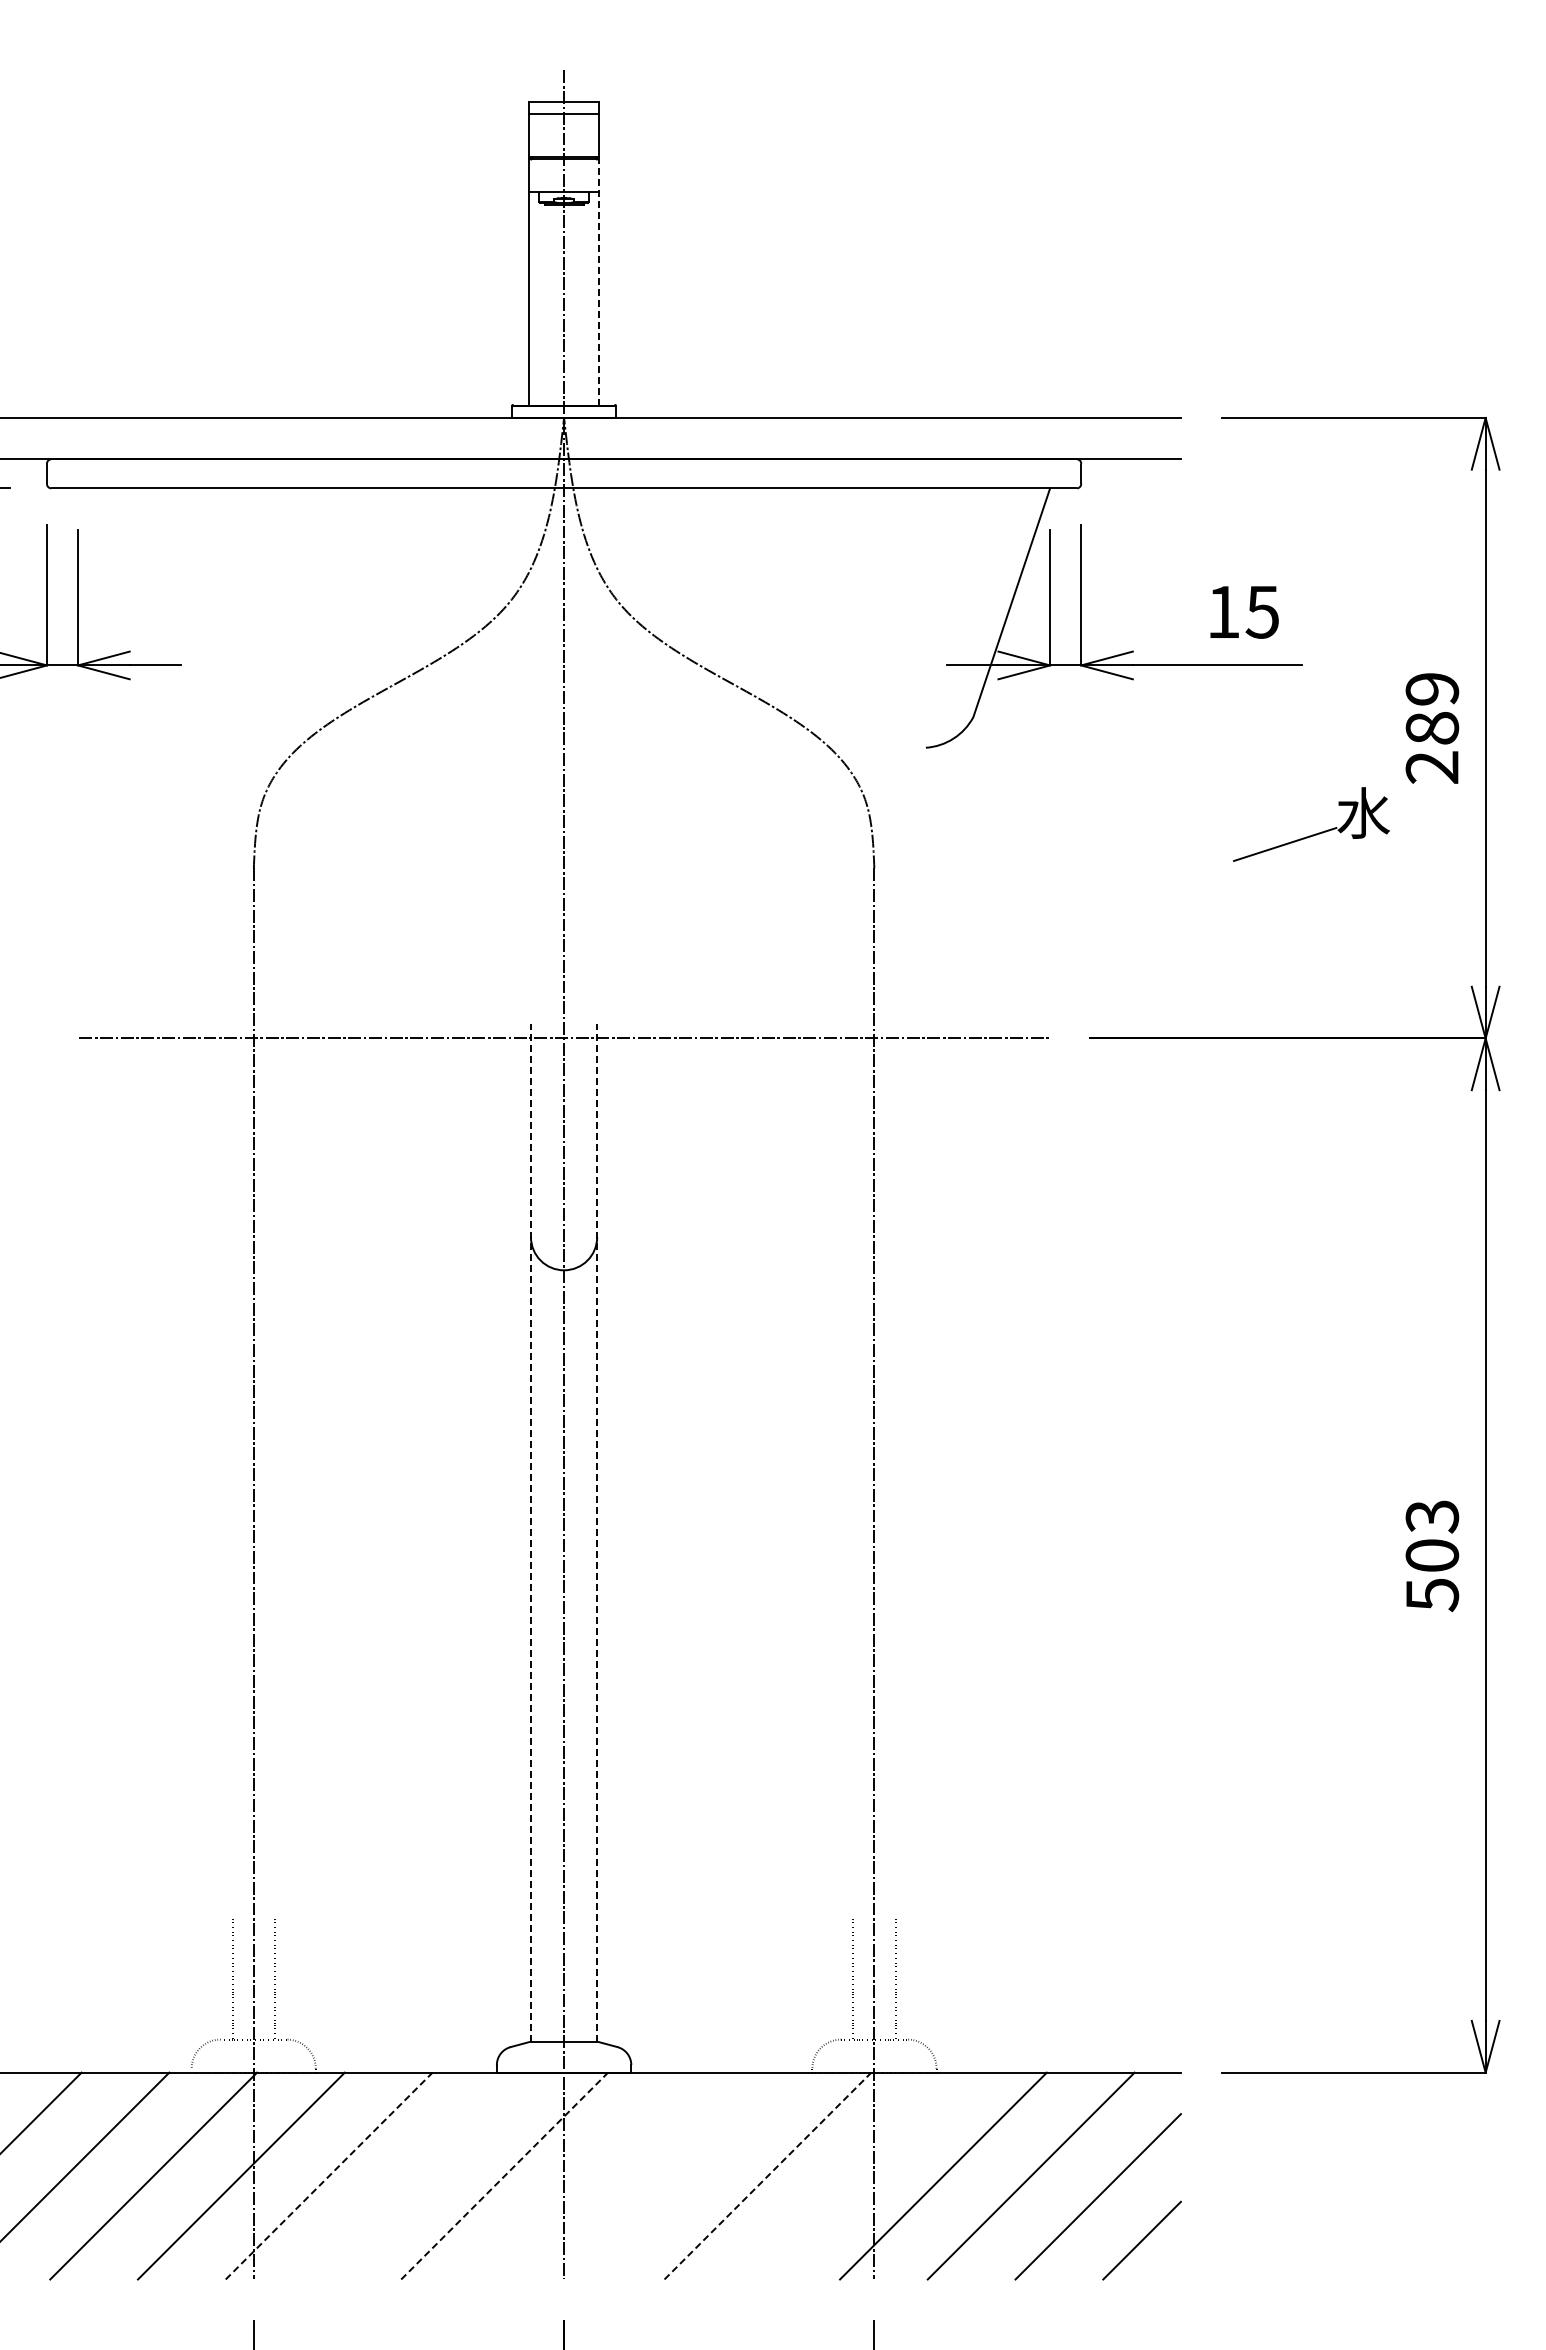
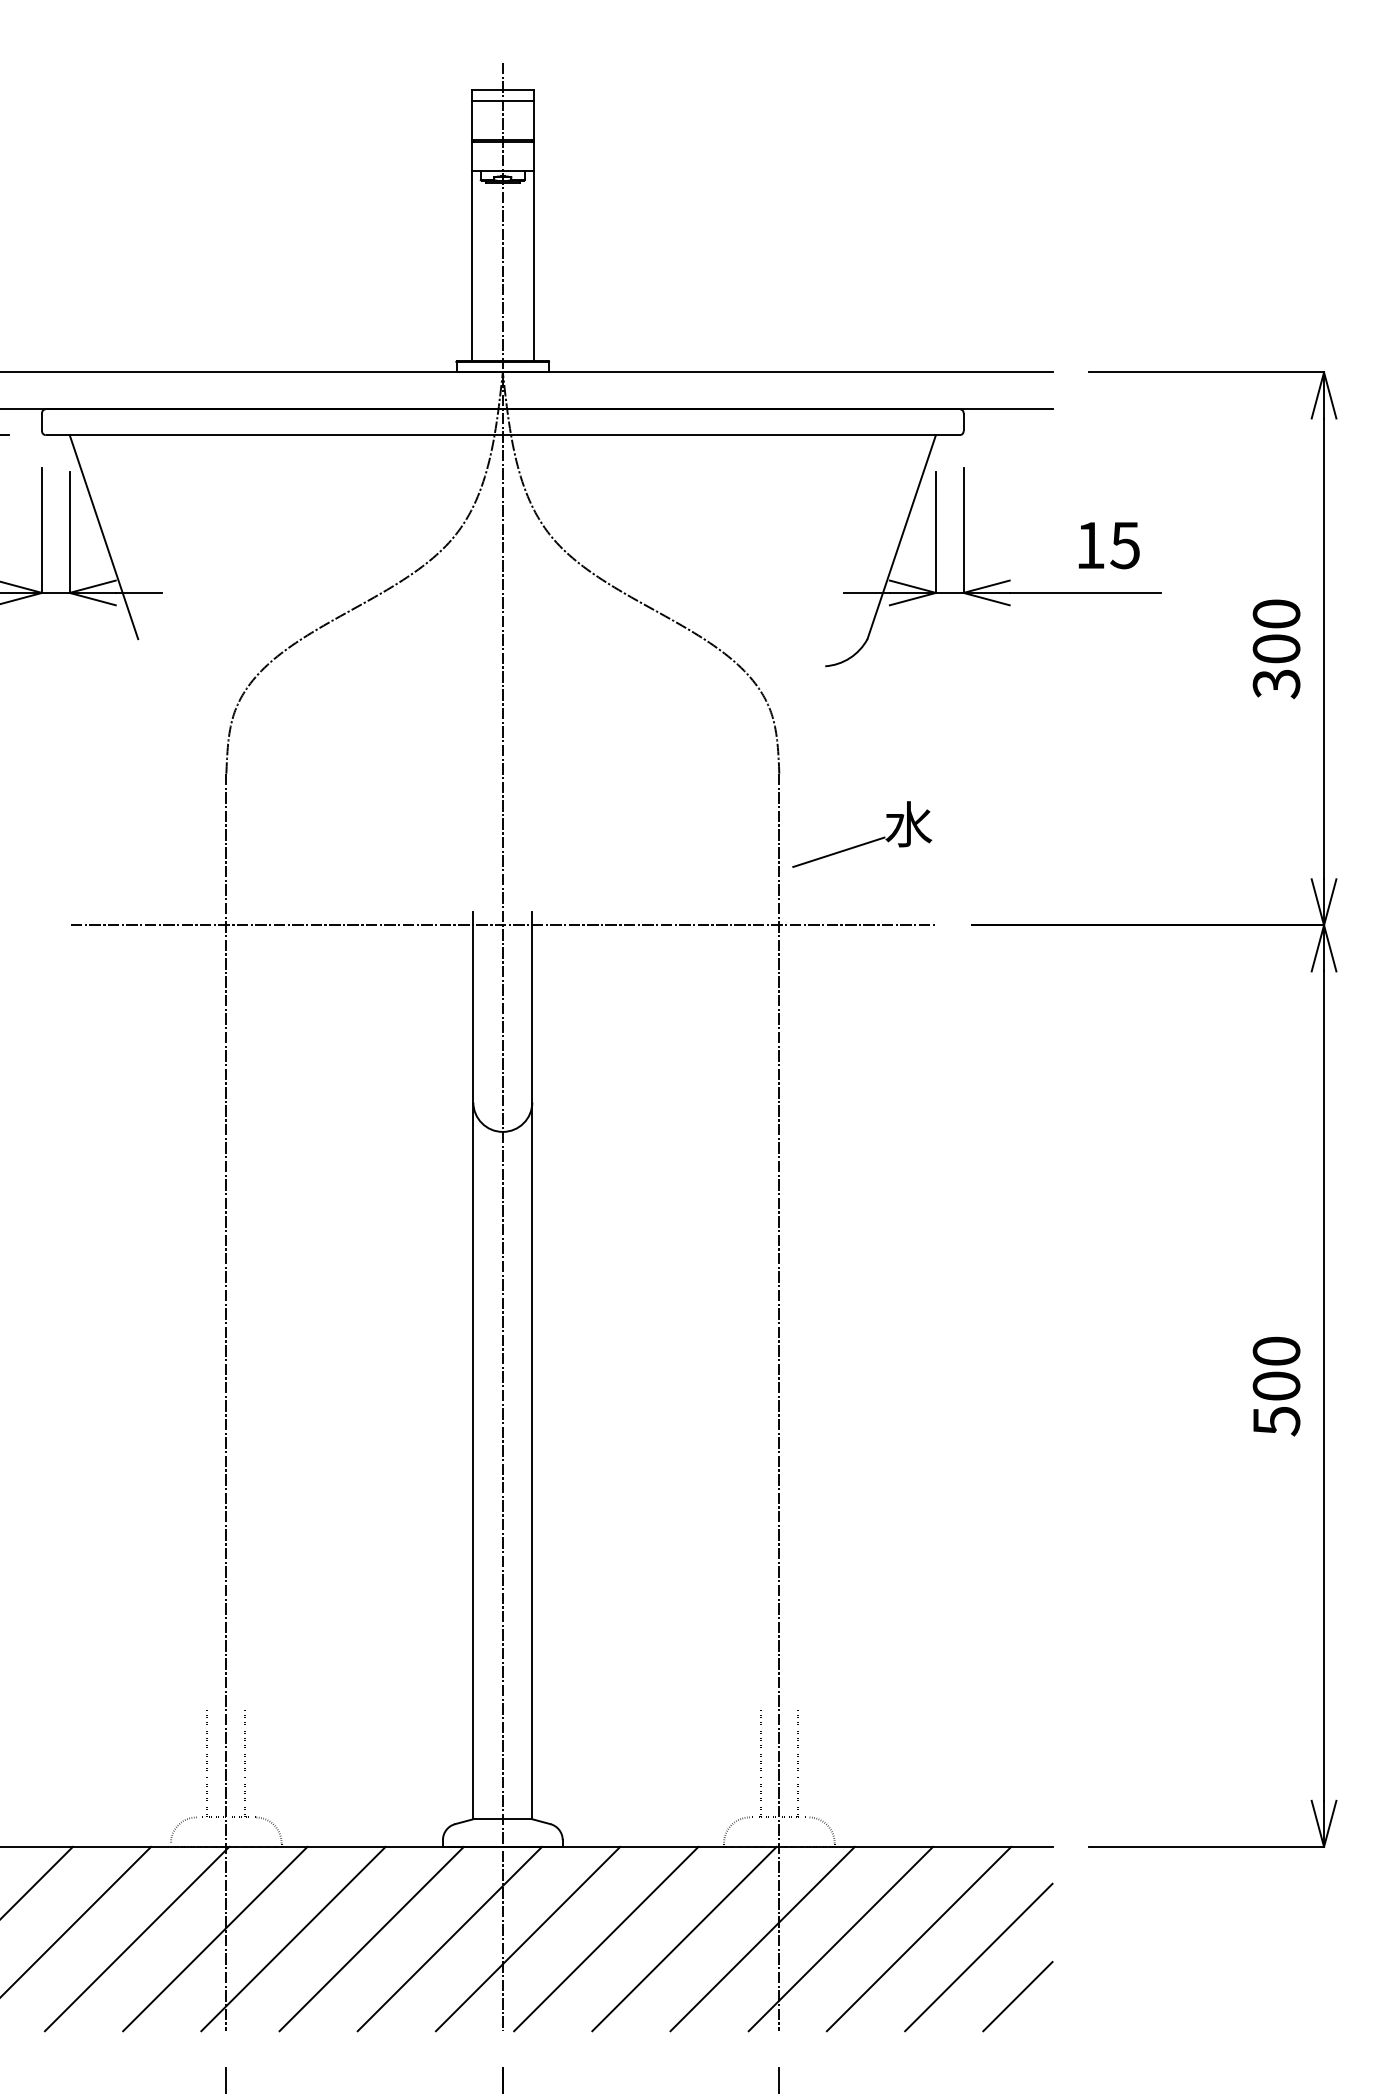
line: (599, 282) -> (534, 251), dashed -> solid
line: (116, 602) -> (103, 536), added
text: (1432, 728) -> (1276, 649), 289 -> 300
part: (1315, 833) -> (865, 842), moved
text: (1432, 1516) -> (1276, 1351), 503 -> 500
line: (531, 1532) -> (473, 1365), dashed -> solid
line: (597, 1532) -> (532, 1365), dashed -> solid
line: (329, 2175) -> (293, 1938), dashed -> solid
line: (416, 2175) -> (371, 1938), added
line: (505, 2175) -> (450, 1938), dashed -> solid
line: (592, 2175) -> (528, 1938), added
line: (679, 2175) -> (605, 1938), added
line: (768, 2175) -> (684, 1938), dashed -> solid
line: (855, 2175) -> (762, 1938), added

